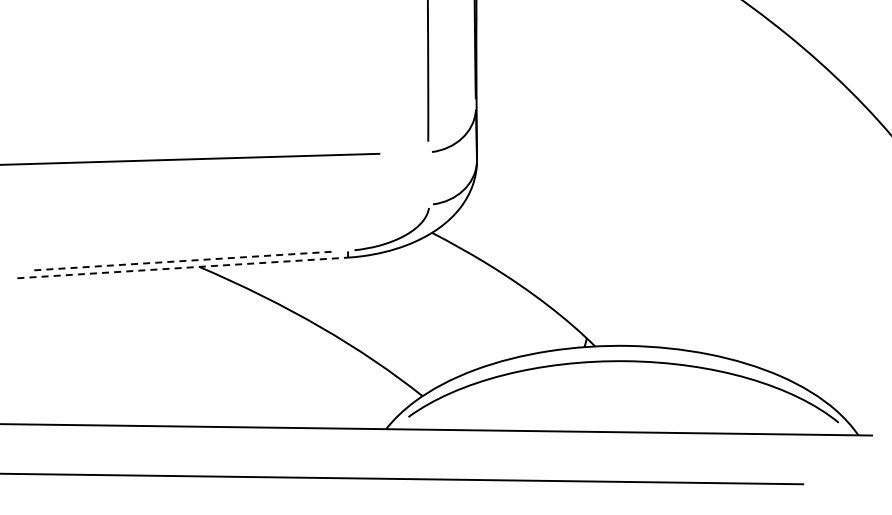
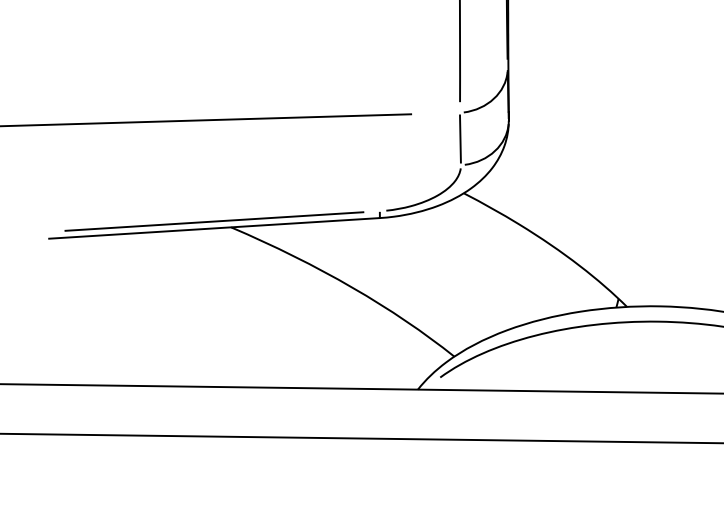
line: (428, 178) -> (460, 138), added
line: (182, 261) -> (214, 221), dashed -> solid
line: (182, 267) -> (214, 227), dashed -> solid

